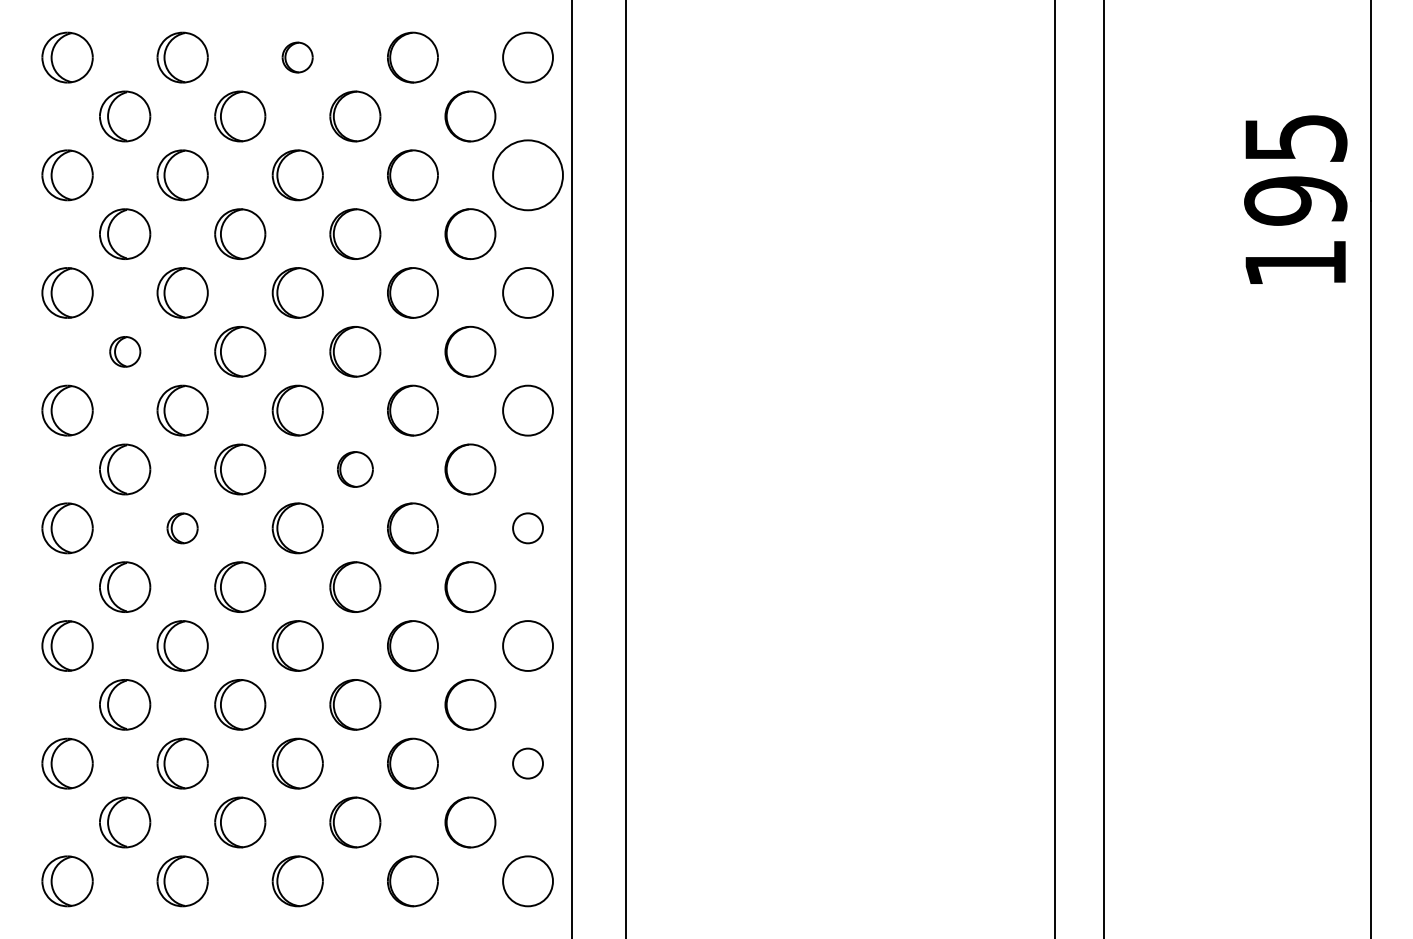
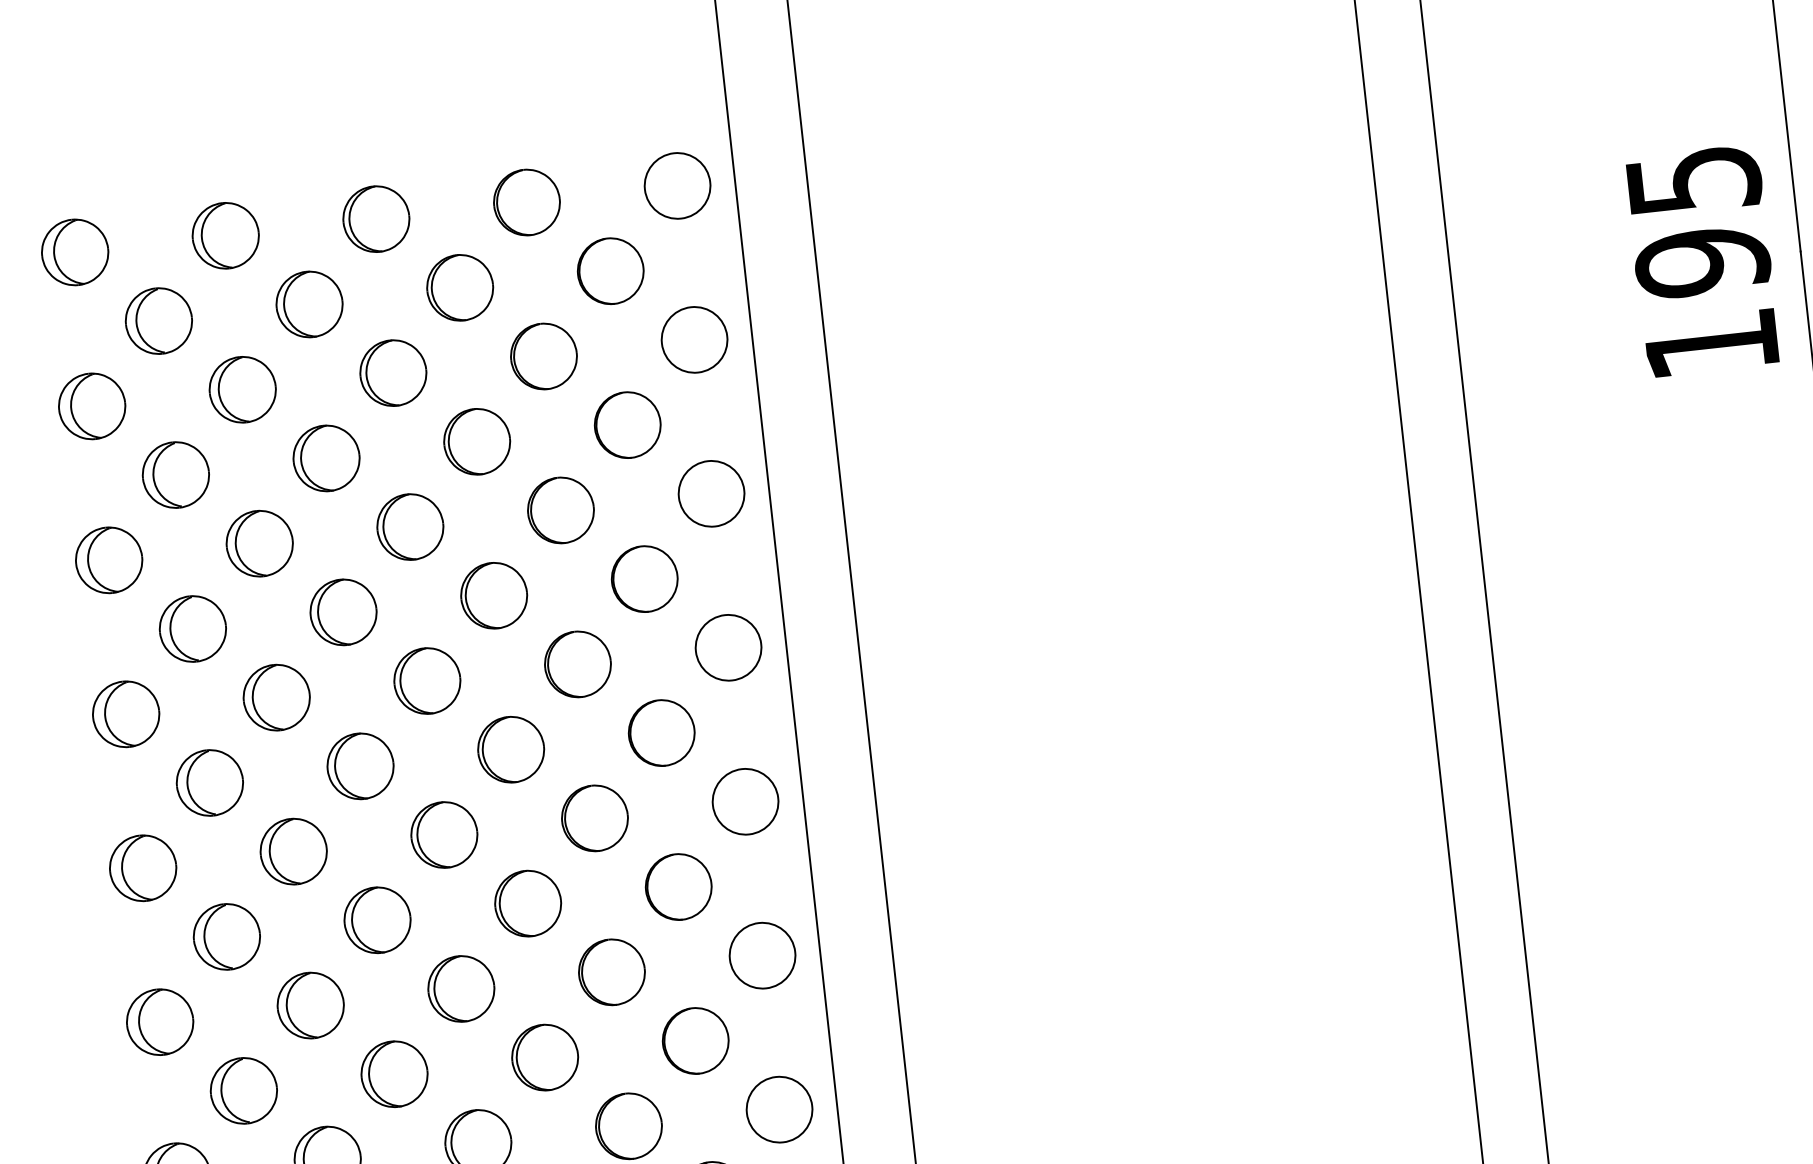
part: (297, 57) -> (375, 219), size x1.67
circle: (528, 175) -> (695, 340), size x0.71
part: (125, 351) -> (193, 628), size x1.67
part: (355, 469) -> (511, 749), size x1.43
part: (182, 528) -> (293, 851), size x1.67
circle: (528, 528) -> (746, 801), size x1.67
circle: (527, 763) -> (778, 1109), size x1.67

